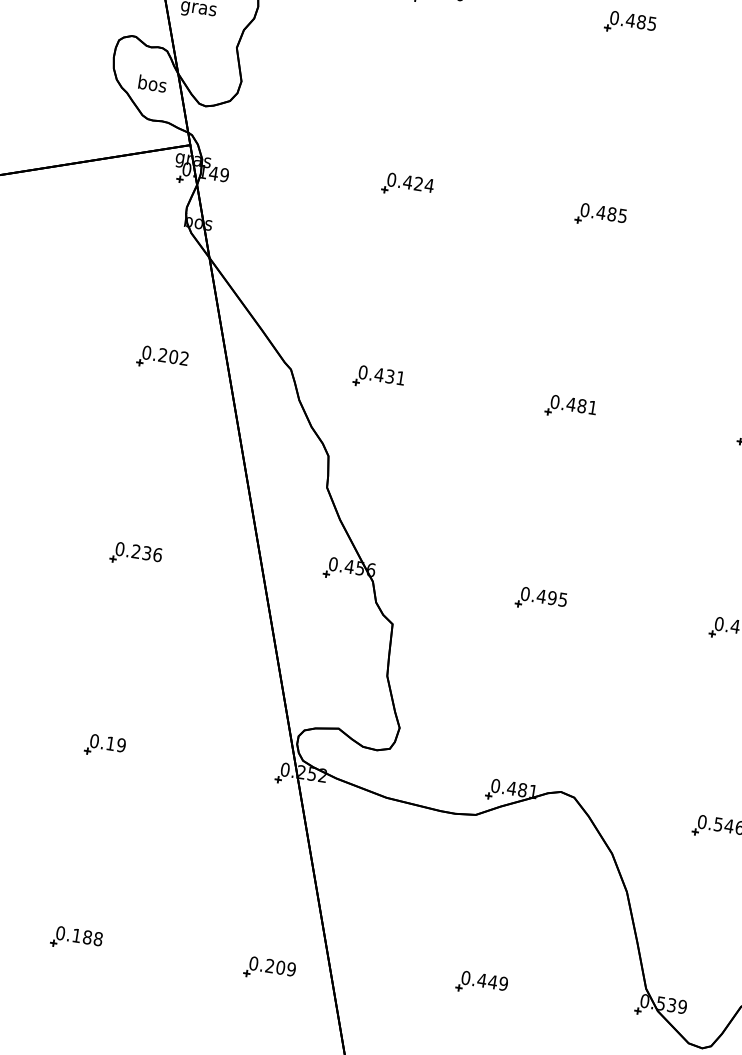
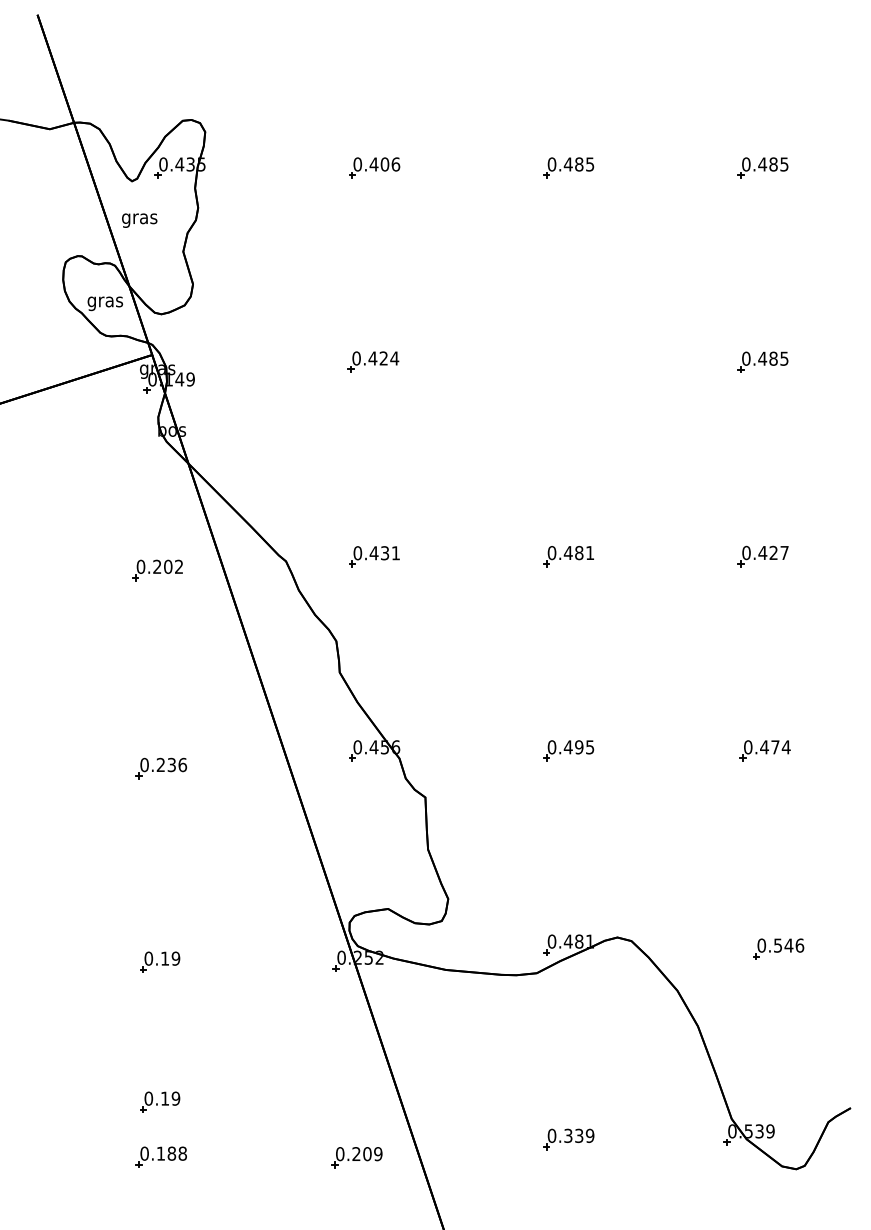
text: (152, 85) -> (105, 301), bos -> gras
part: (600, 216) -> (568, 362), removed
part: (84, 884) -> (160, 1101), added
text: (487, 980) -> (573, 1135), 0.449 -> 0.339

